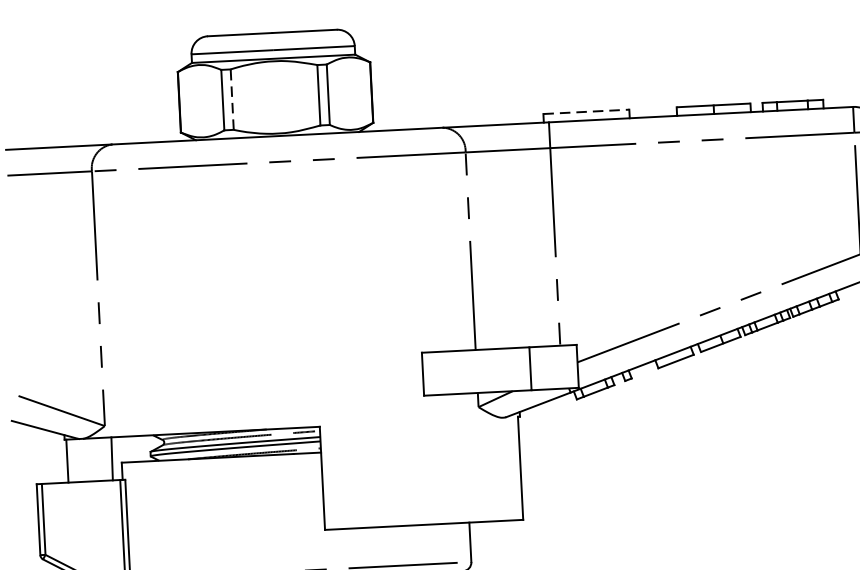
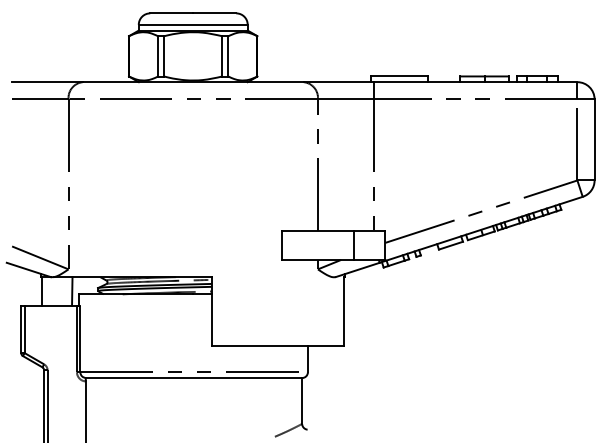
line: (232, 98) -> (164, 55), dashed -> solid
line: (586, 111) -> (399, 76), dashed -> solid

